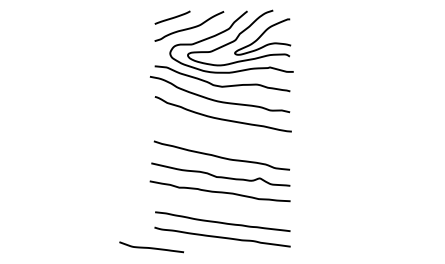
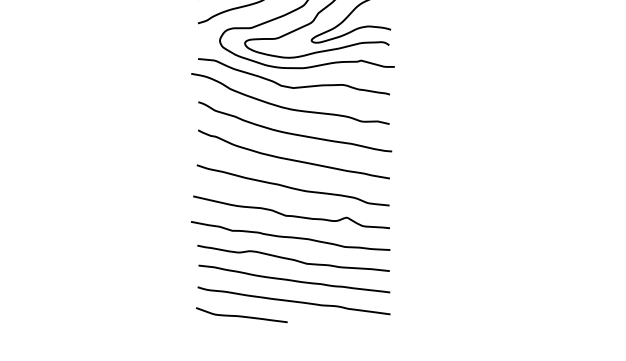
curve: (221, 136) -> (292, 158), added
curve: (222, 207) -> (293, 258), added
curve: (151, 247) -> (241, 315), moved

